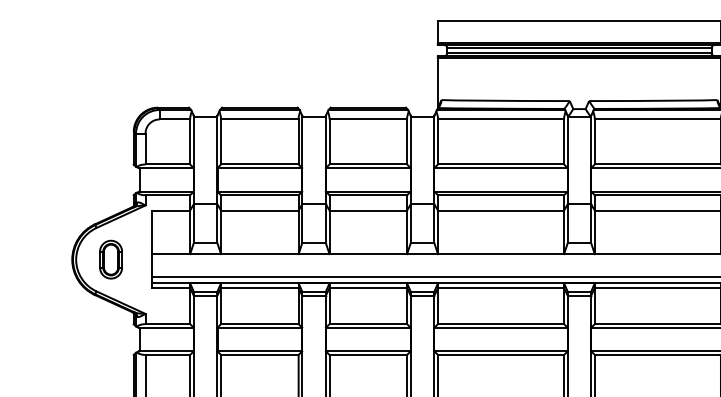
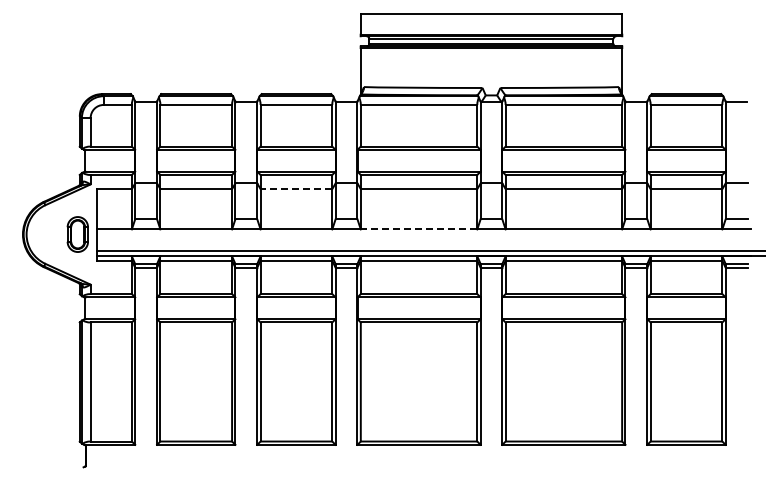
line: (368, 210) -> (296, 189), solid -> dashed
line: (500, 254) -> (418, 229), solid -> dashed
part: (110, 259) -> (77, 234), moved

